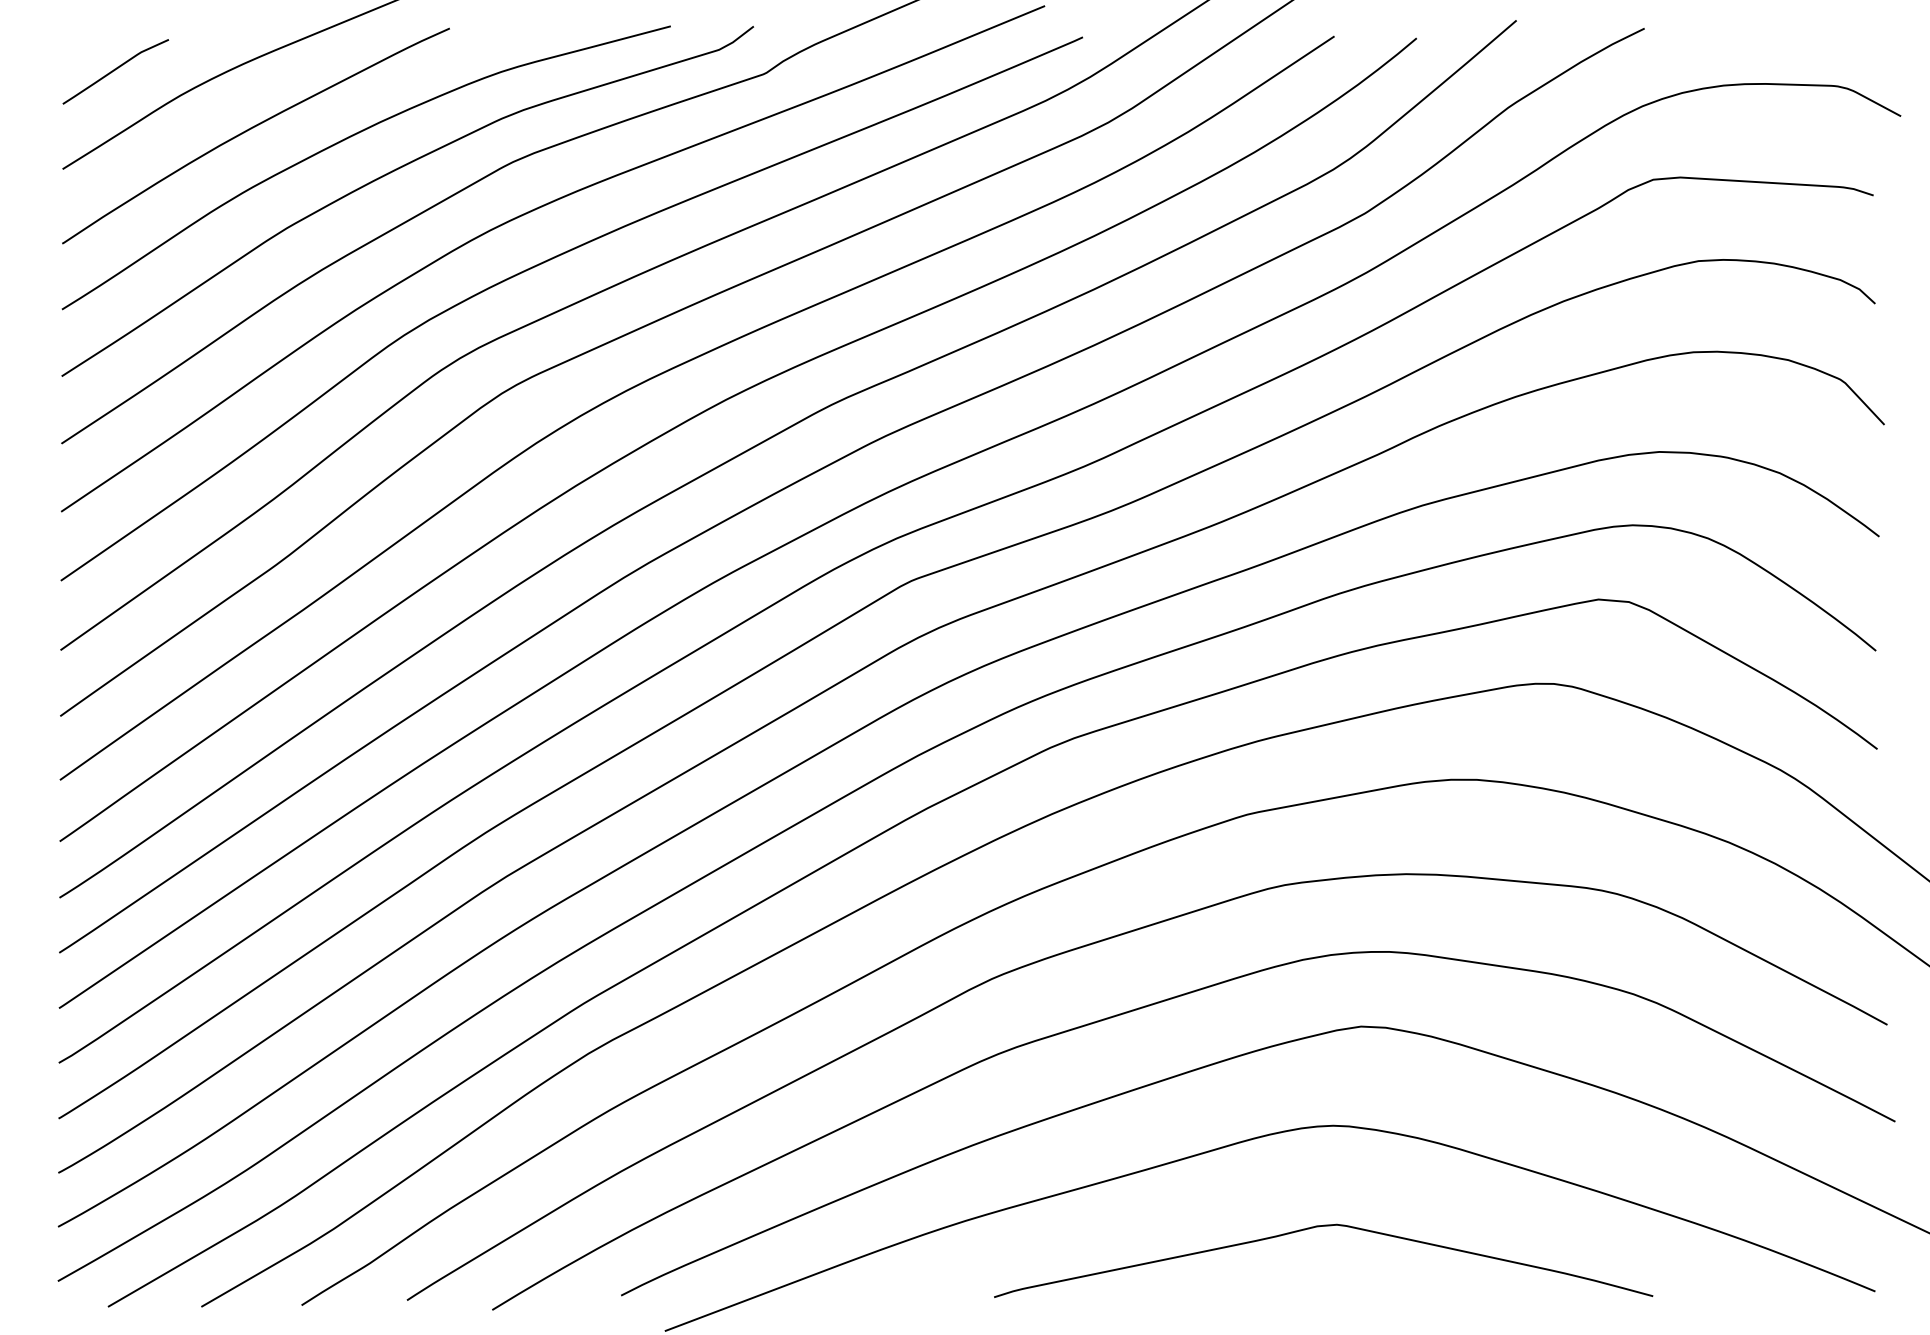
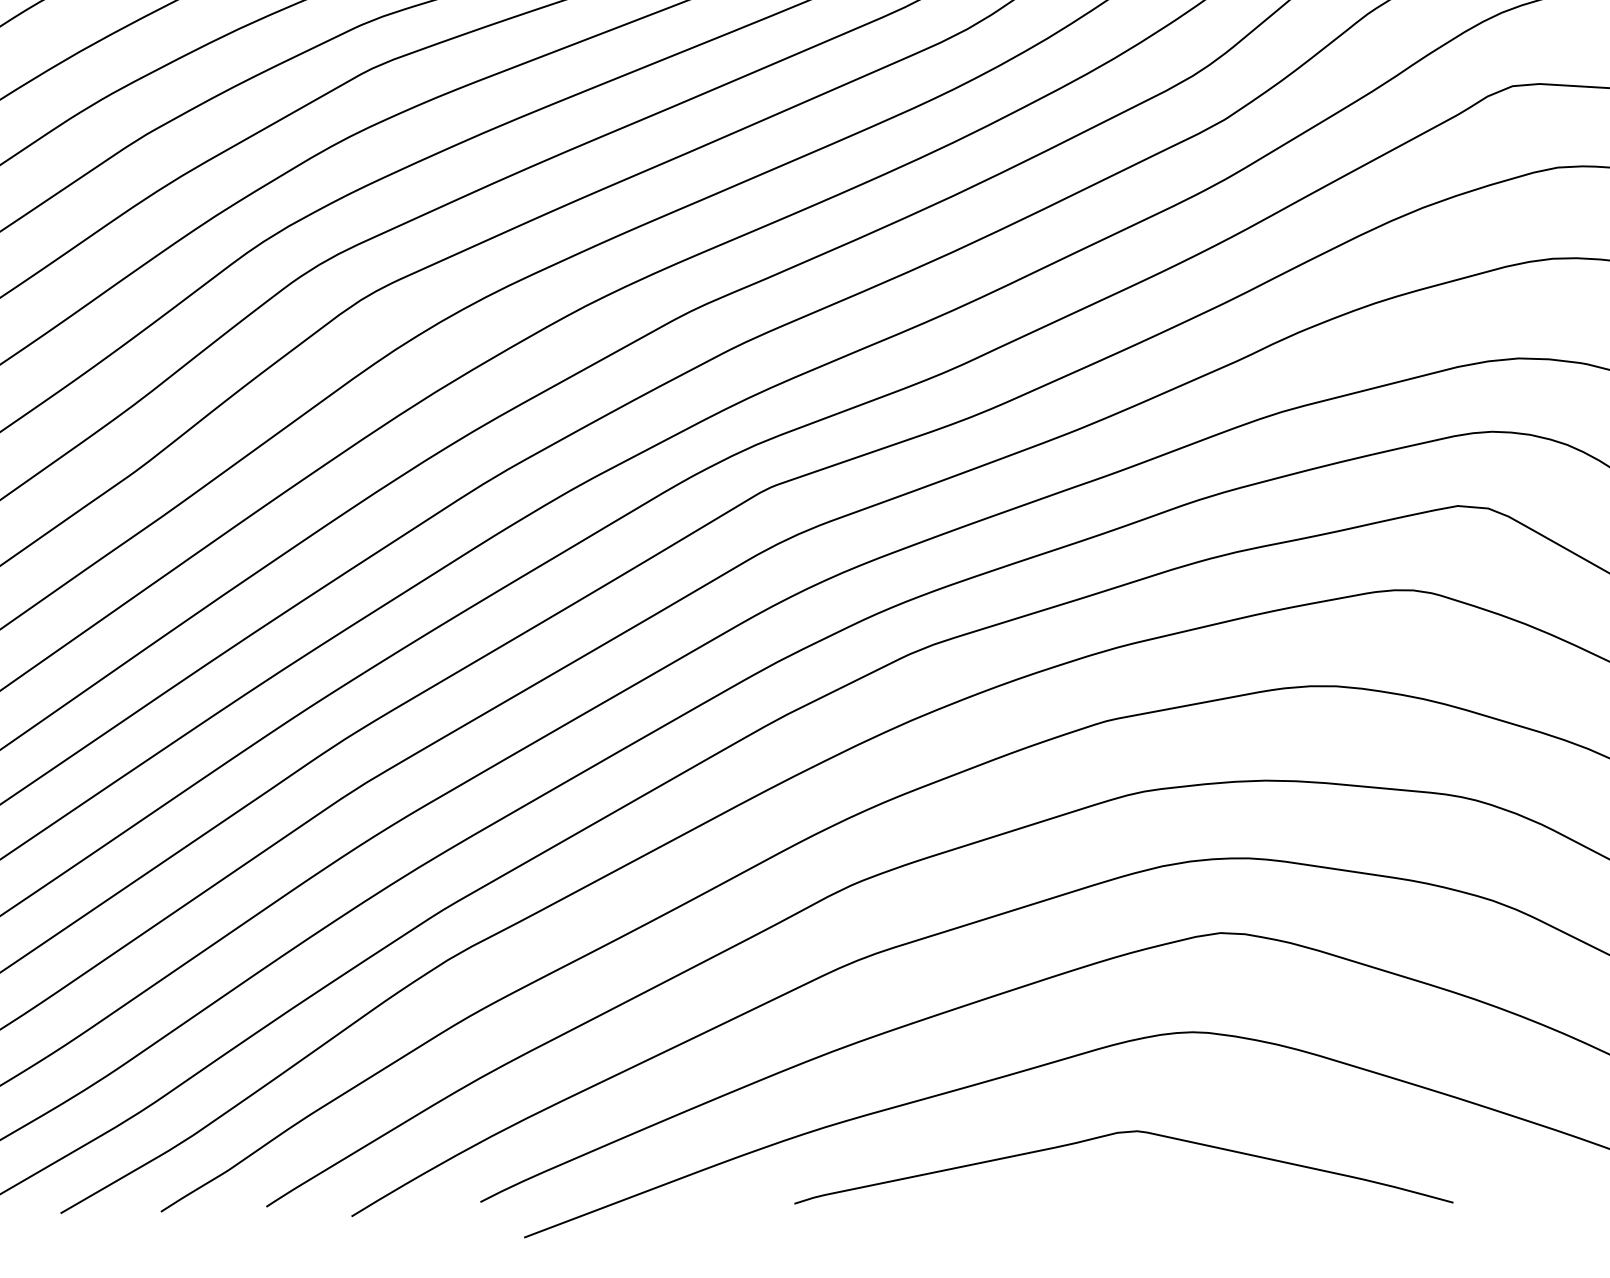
curve: (1319, 1227) -> (1119, 1133), moved

